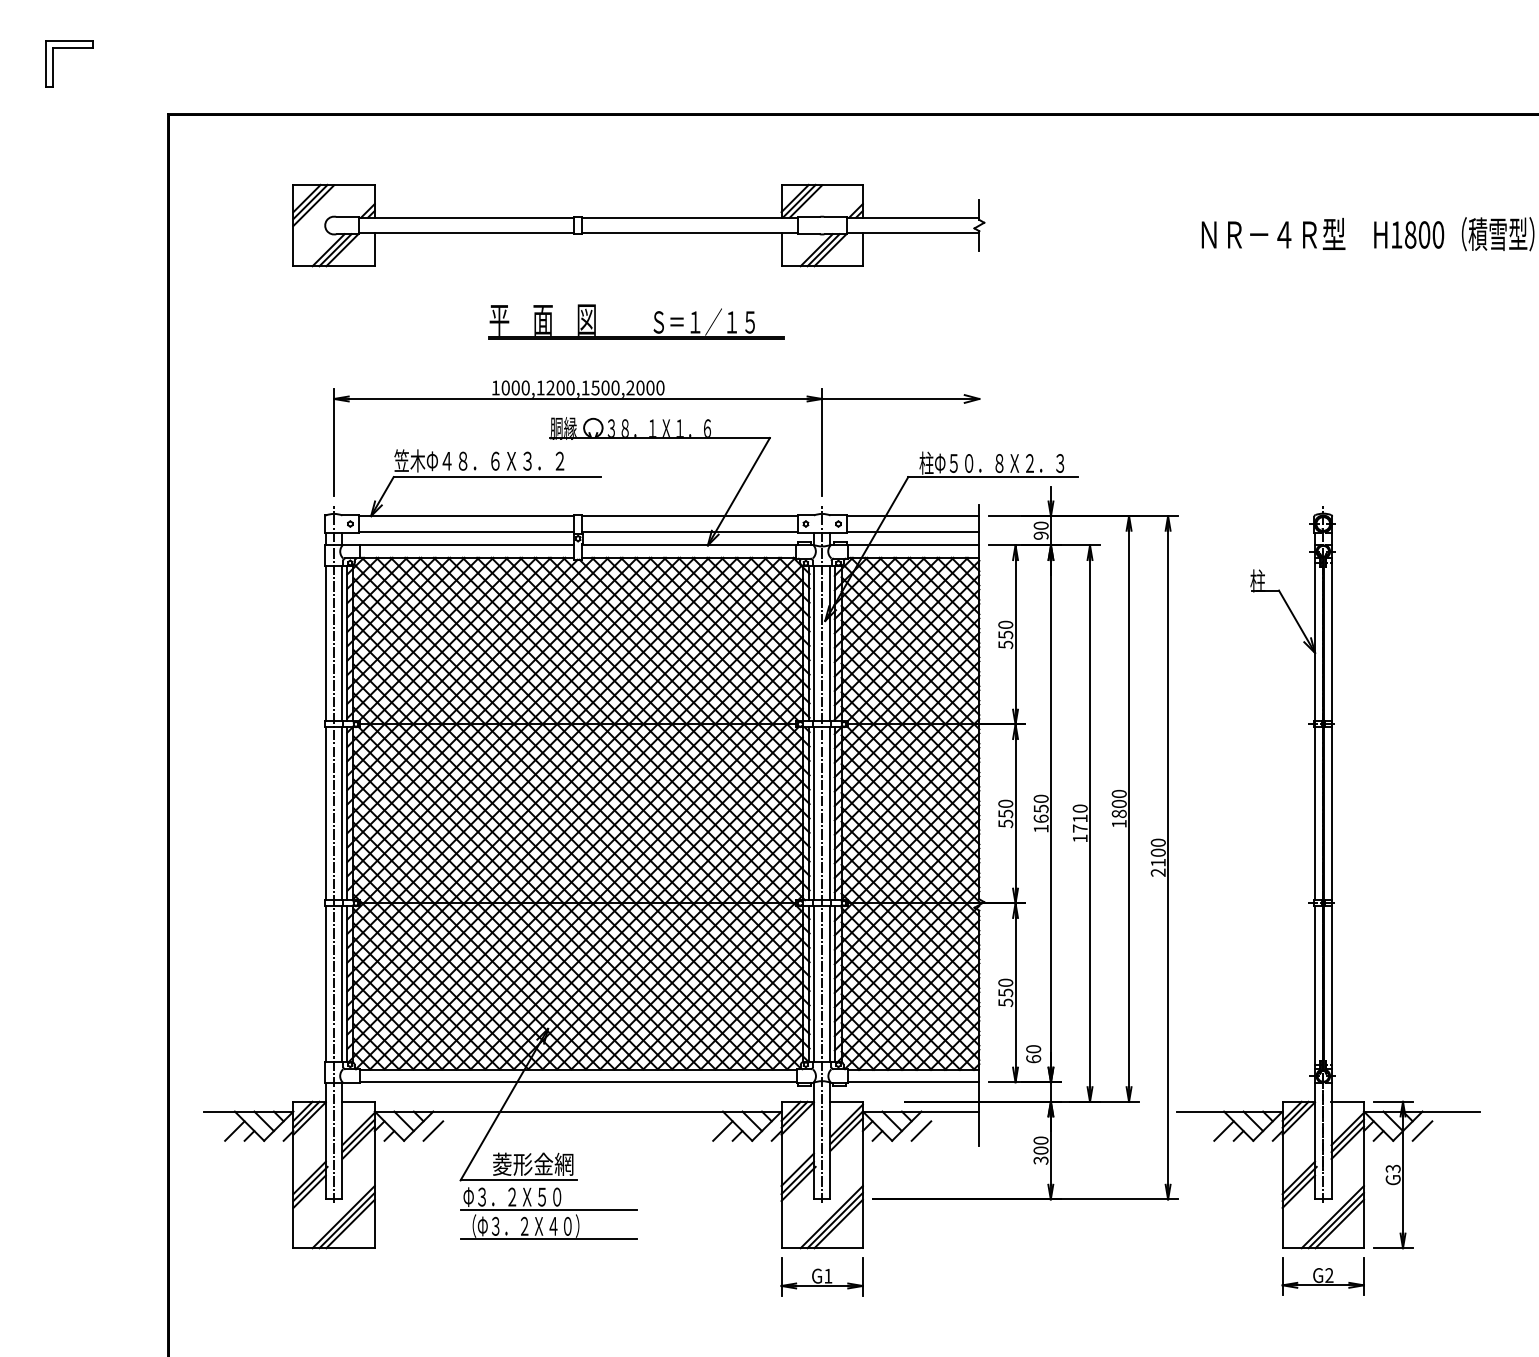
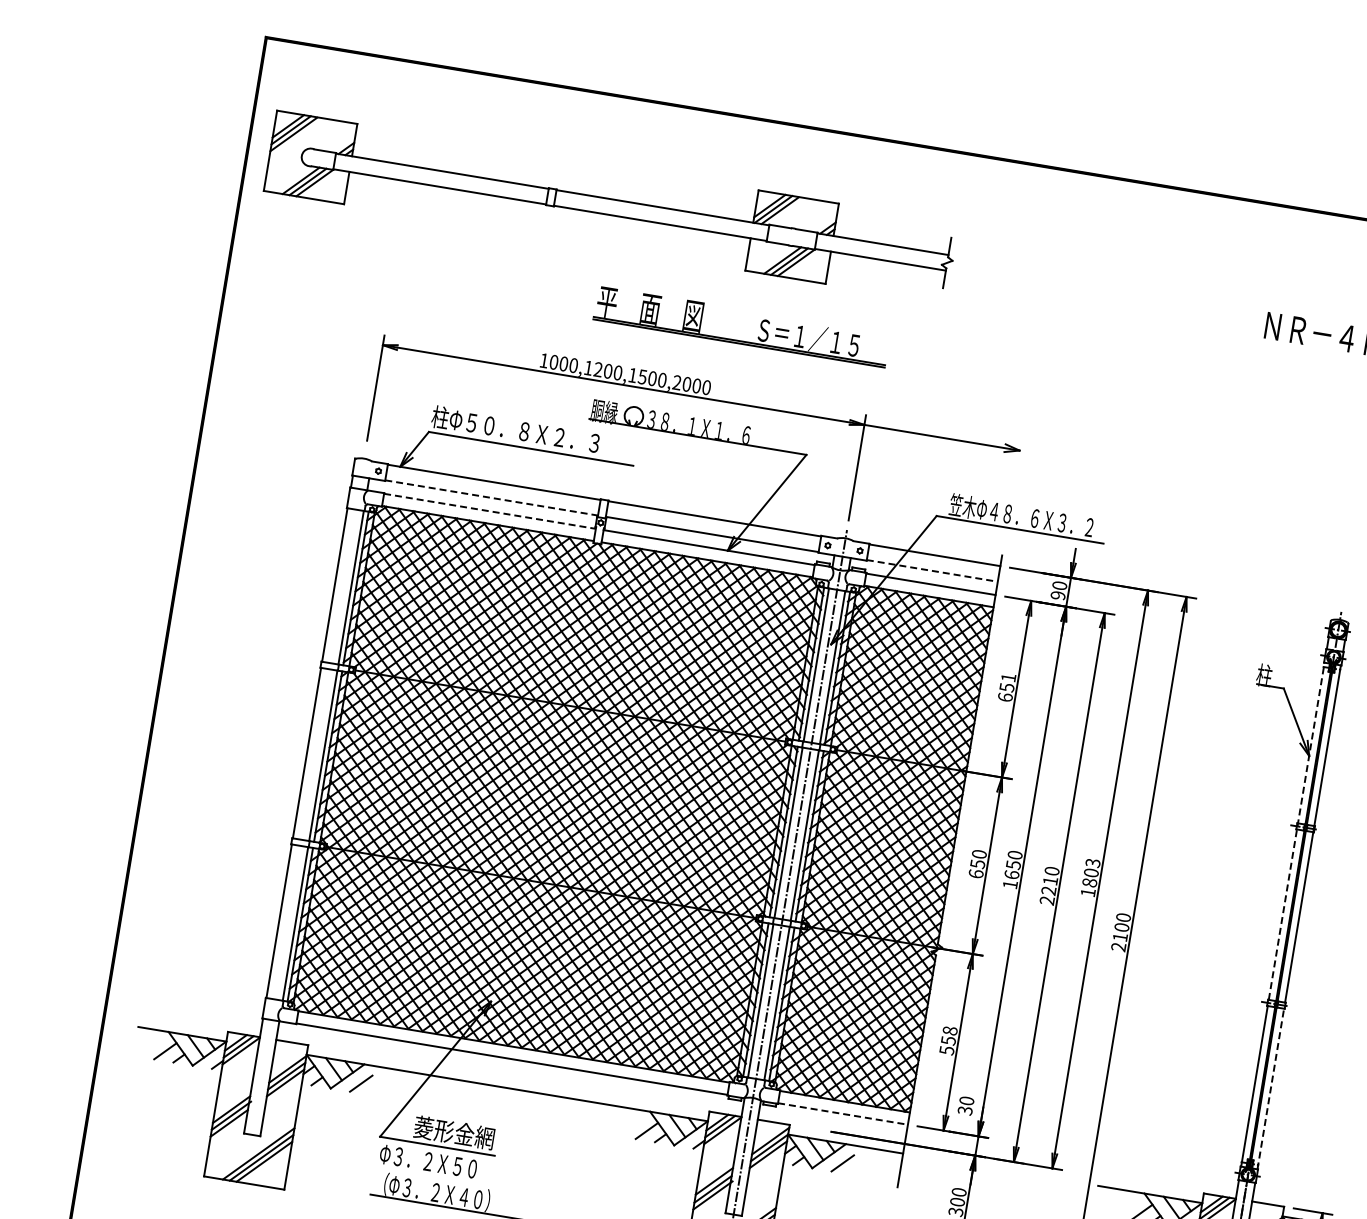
part: (638, 225) -> (610, 207), moved
part: (636, 336) -> (739, 340), moved
text: (479, 460) -> (516, 429), 笠木Φ４８．６Ｘ３．２ -> 柱Φ５０．８Ｘ２．３
text: (991, 462) -> (1021, 515), 柱Φ５０．８Ｘ２．３ -> 笠木Φ４８．６Ｘ３．２
line: (466, 531) -> (491, 497), solid -> dashed
line: (913, 531) -> (932, 570), solid -> dashed
line: (467, 545) -> (490, 511), solid -> dashed
text: (1005, 634) -> (1006, 687), 550 -> 651
line: (1315, 729) -> (1297, 831), solid -> dashed
text: (1119, 793) -> (1093, 862), 1800 -> 1803
text: (1005, 823) -> (975, 873), 550 -> 650
text: (1079, 833) -> (1047, 895), 1710 -> 2210
line: (334, 854) -> (308, 794), removed
text: (1005, 982) -> (949, 1030), 550 -> 558
line: (1331, 987) -> (1270, 1088), solid -> dashed
text: (1033, 1059) -> (965, 1111), 60 -> 30
line: (913, 1082) -> (842, 1114), solid -> dashed
line: (548, 1209) -> (462, 1179), removed

